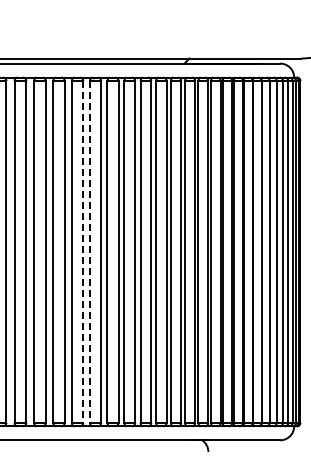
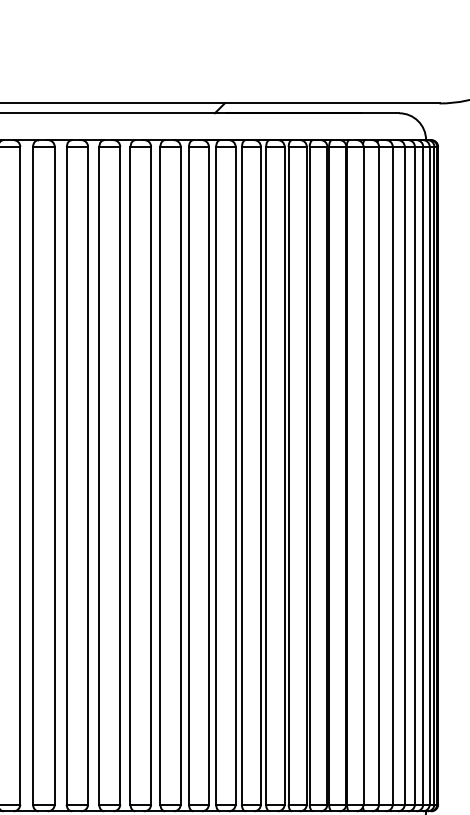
line: (83, 251) -> (20, 474), dashed -> solid
line: (89, 251) -> (32, 474), dashed -> solid

